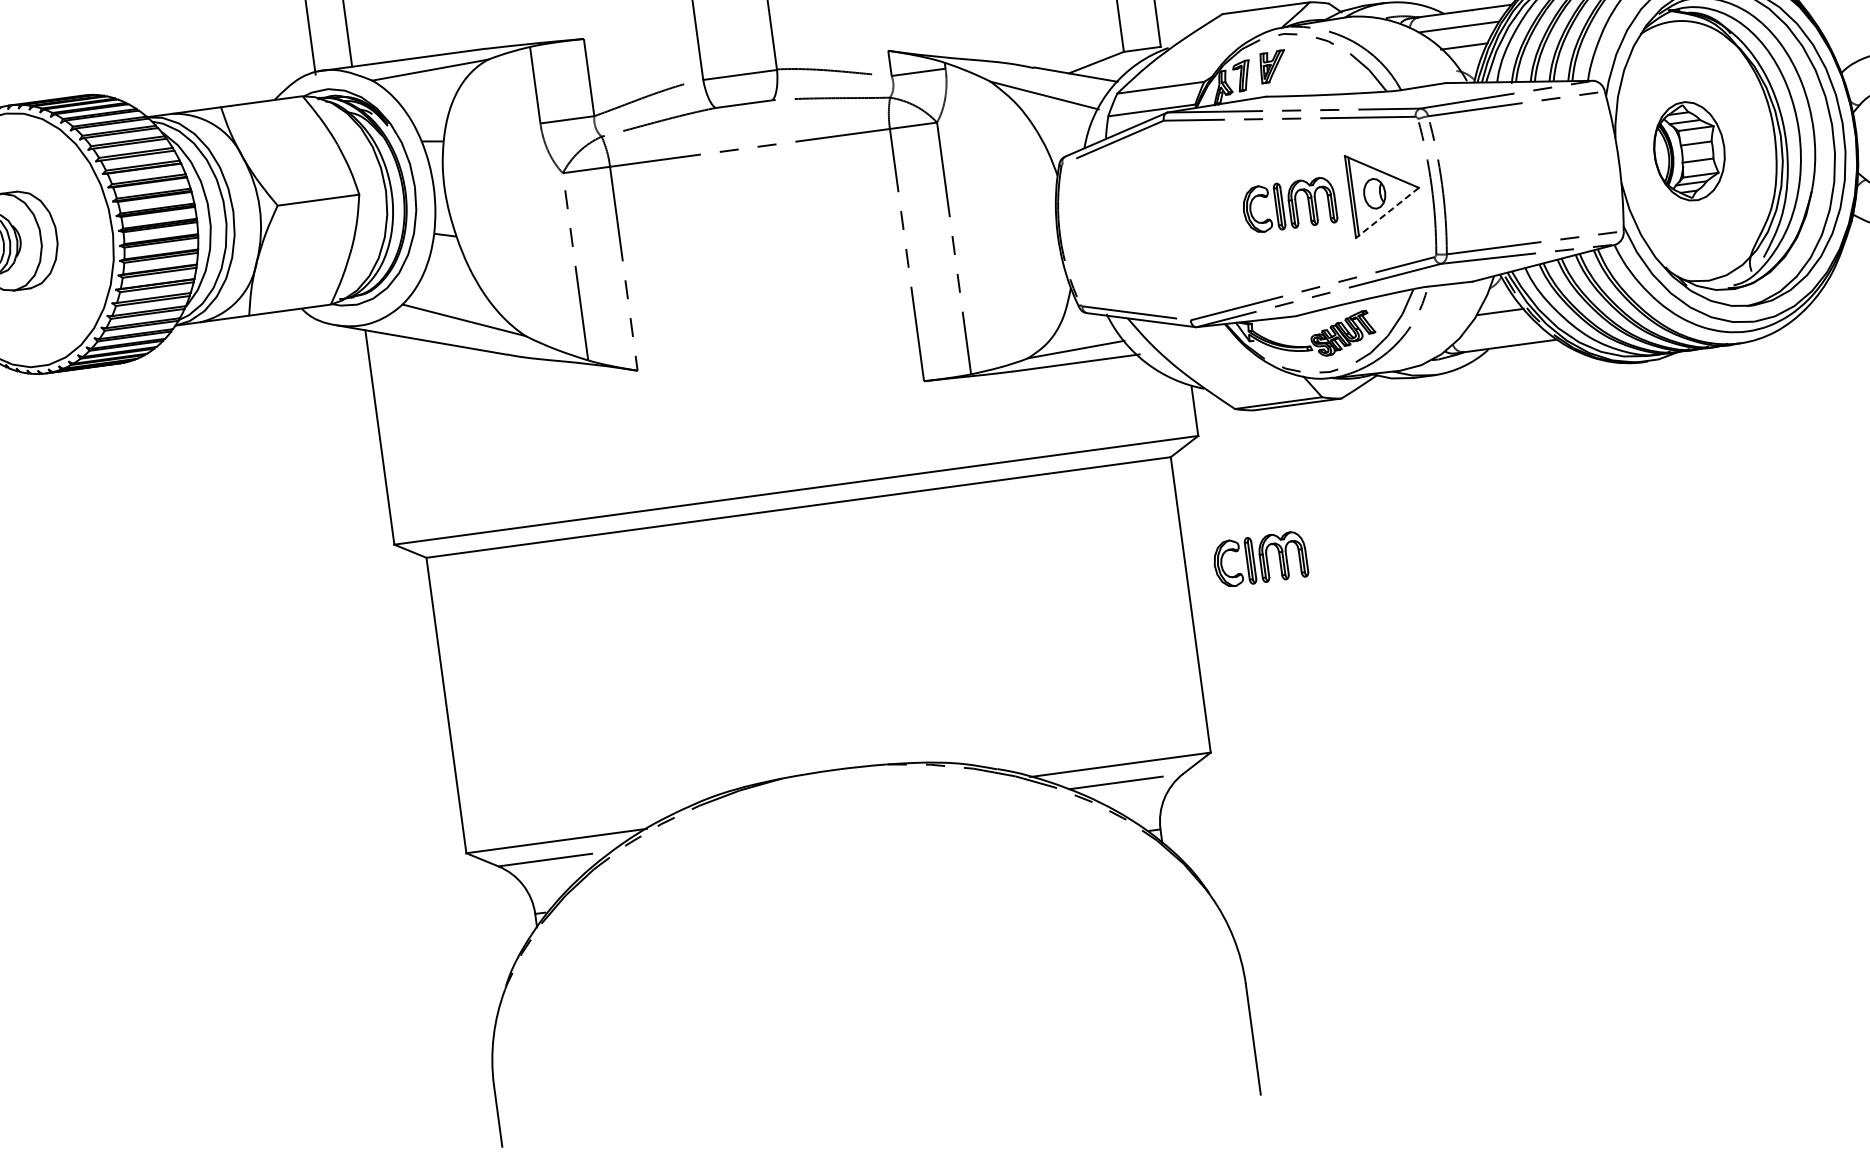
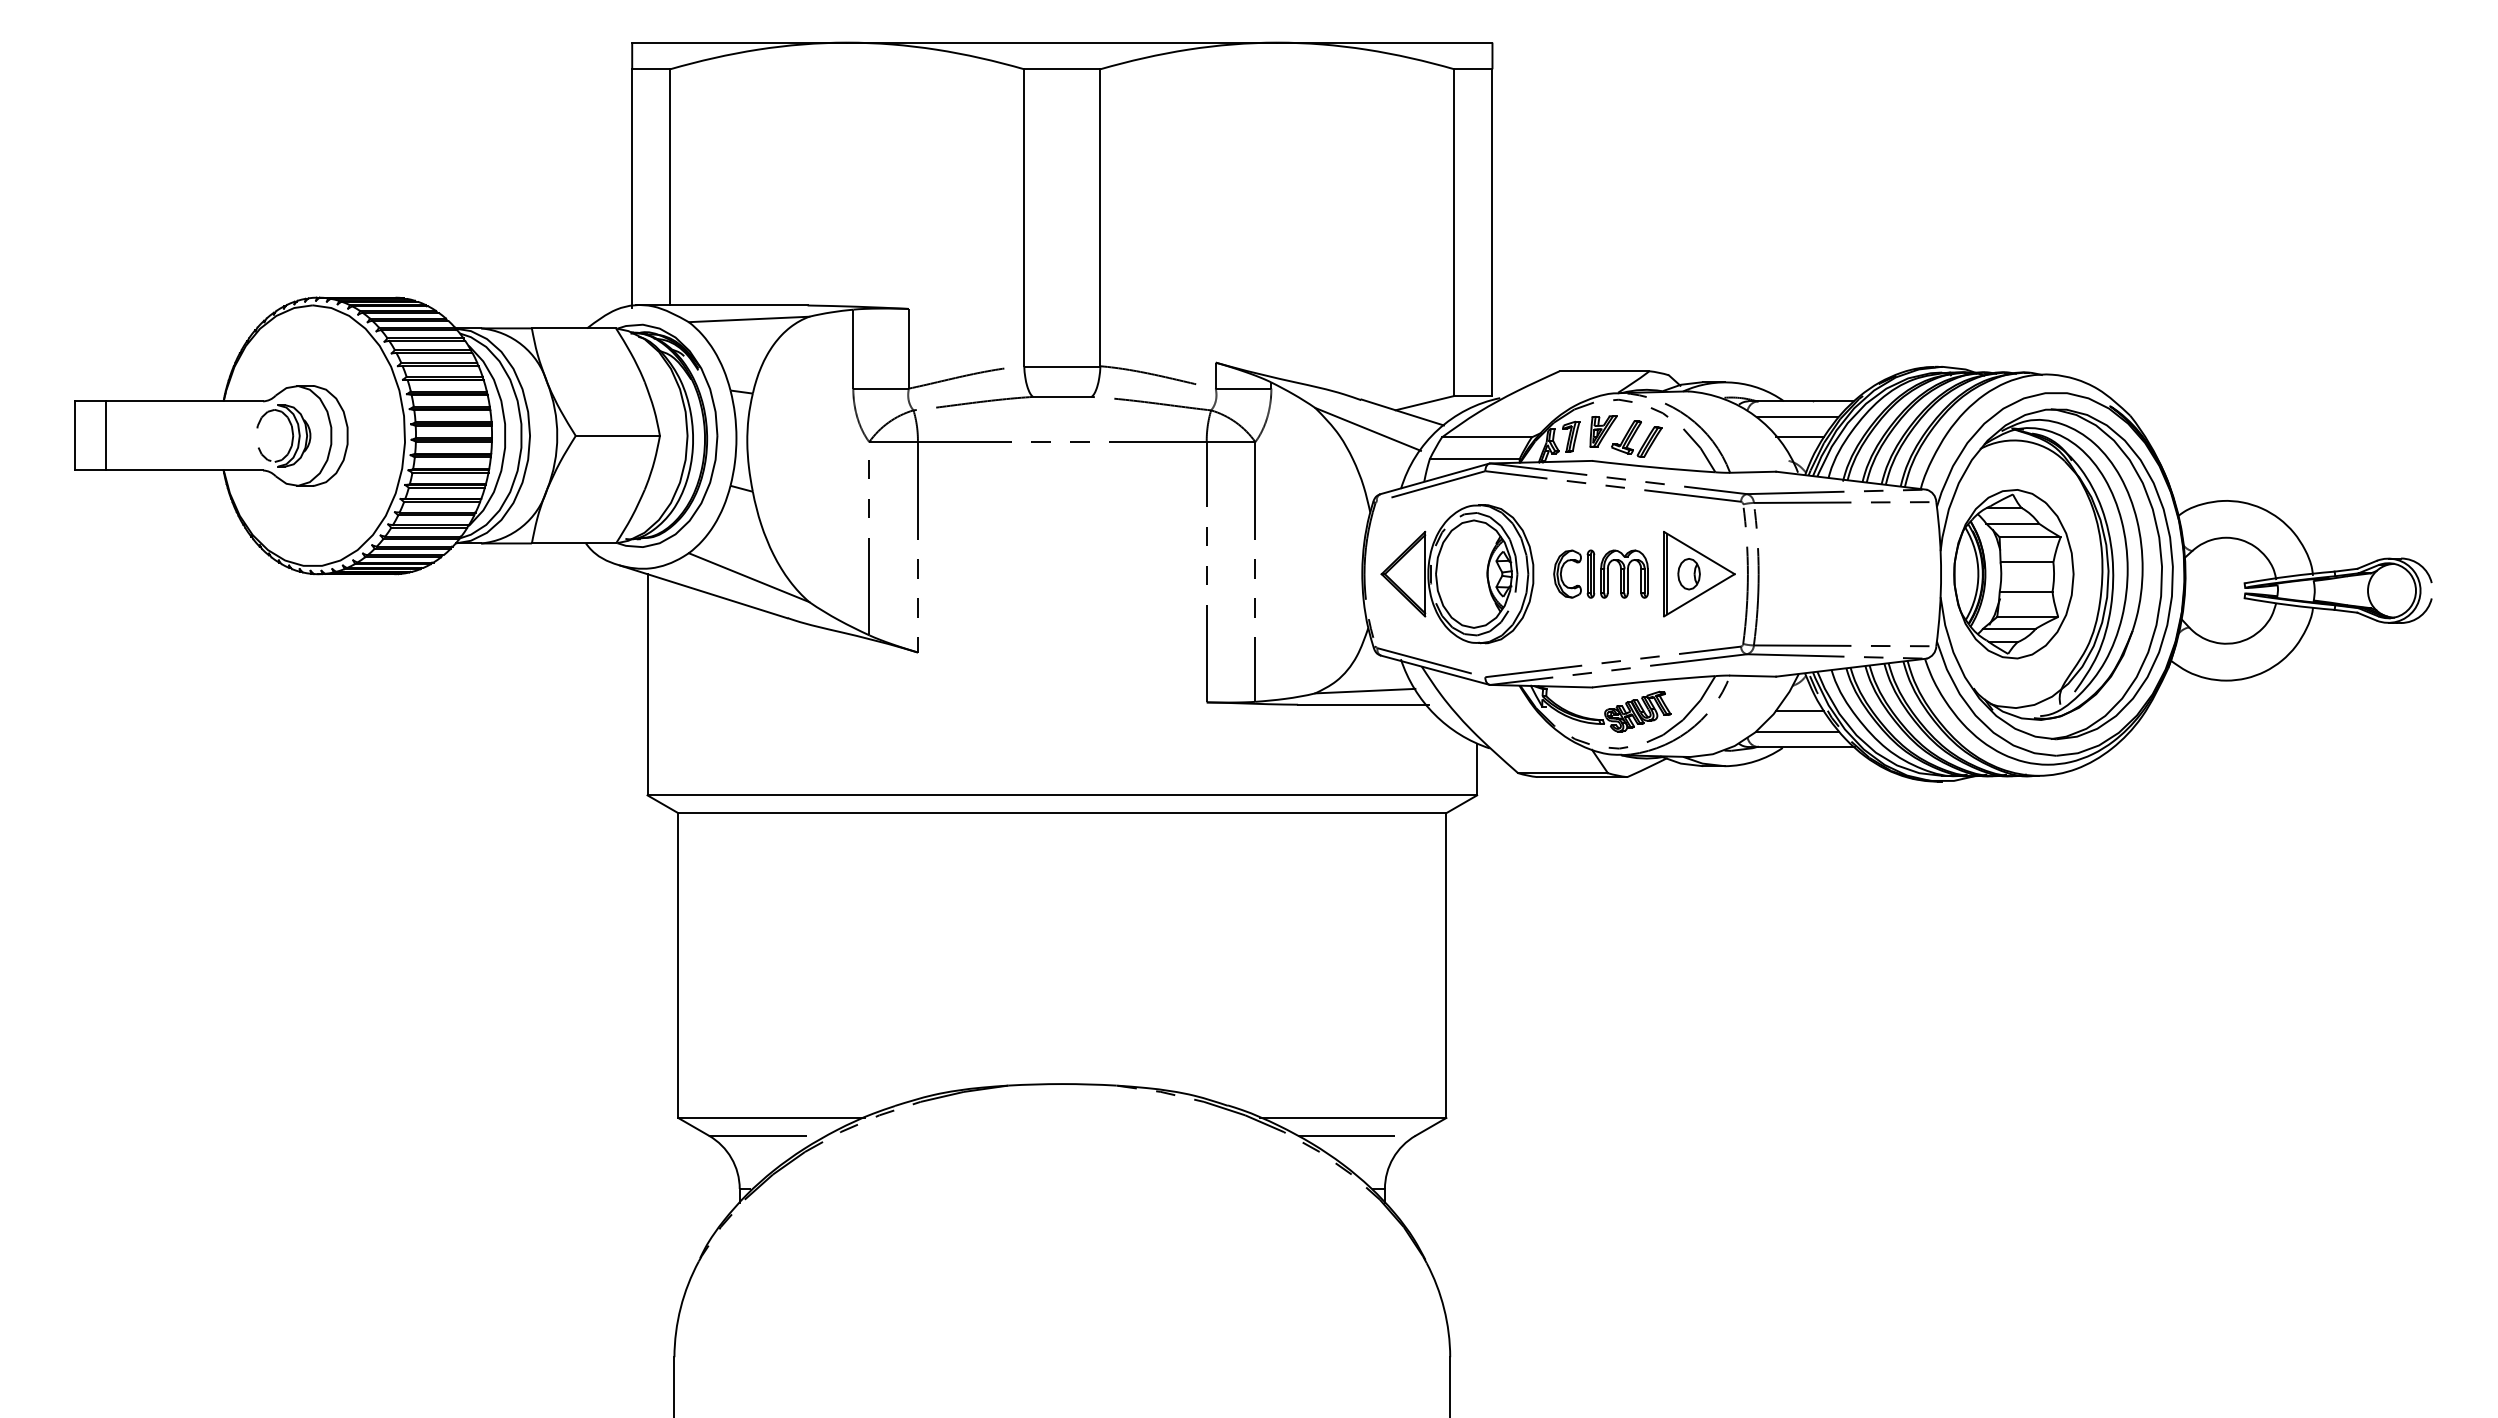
part: (1305, 69) -> (1636, 438), added
part: (1689, 151) -> (2013, 574), size x1.67
line: (1387, 213) -> (1699, 595), dashed -> solid
part: (1150, 224) -> (1457, 574), added
line: (1500, 332) -> (1797, 731), added
part: (1259, 558) -> (1522, 928), removed

